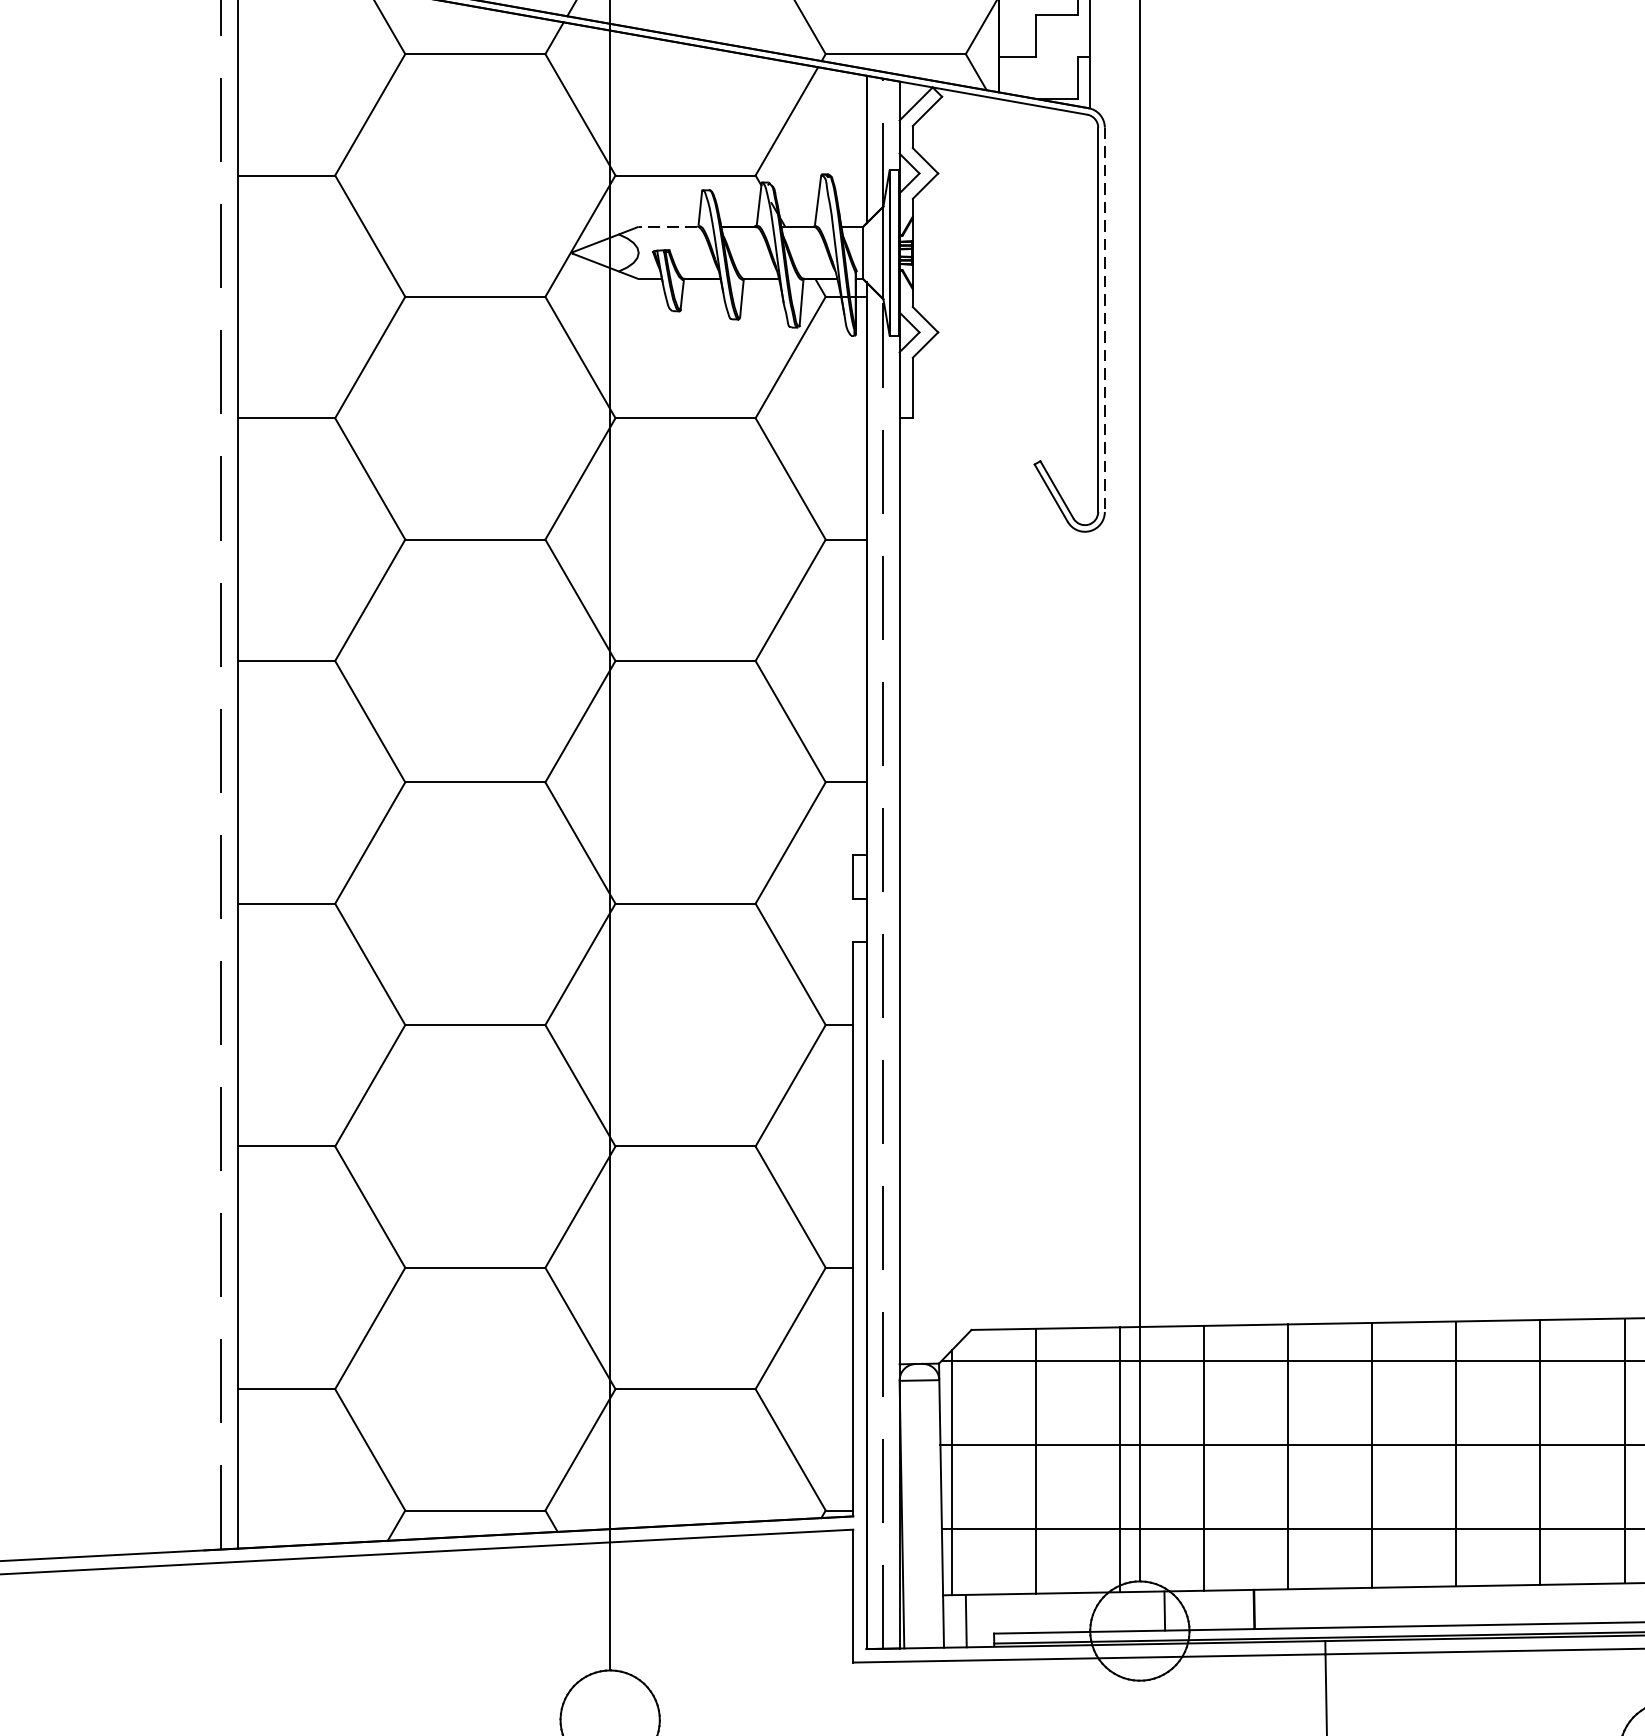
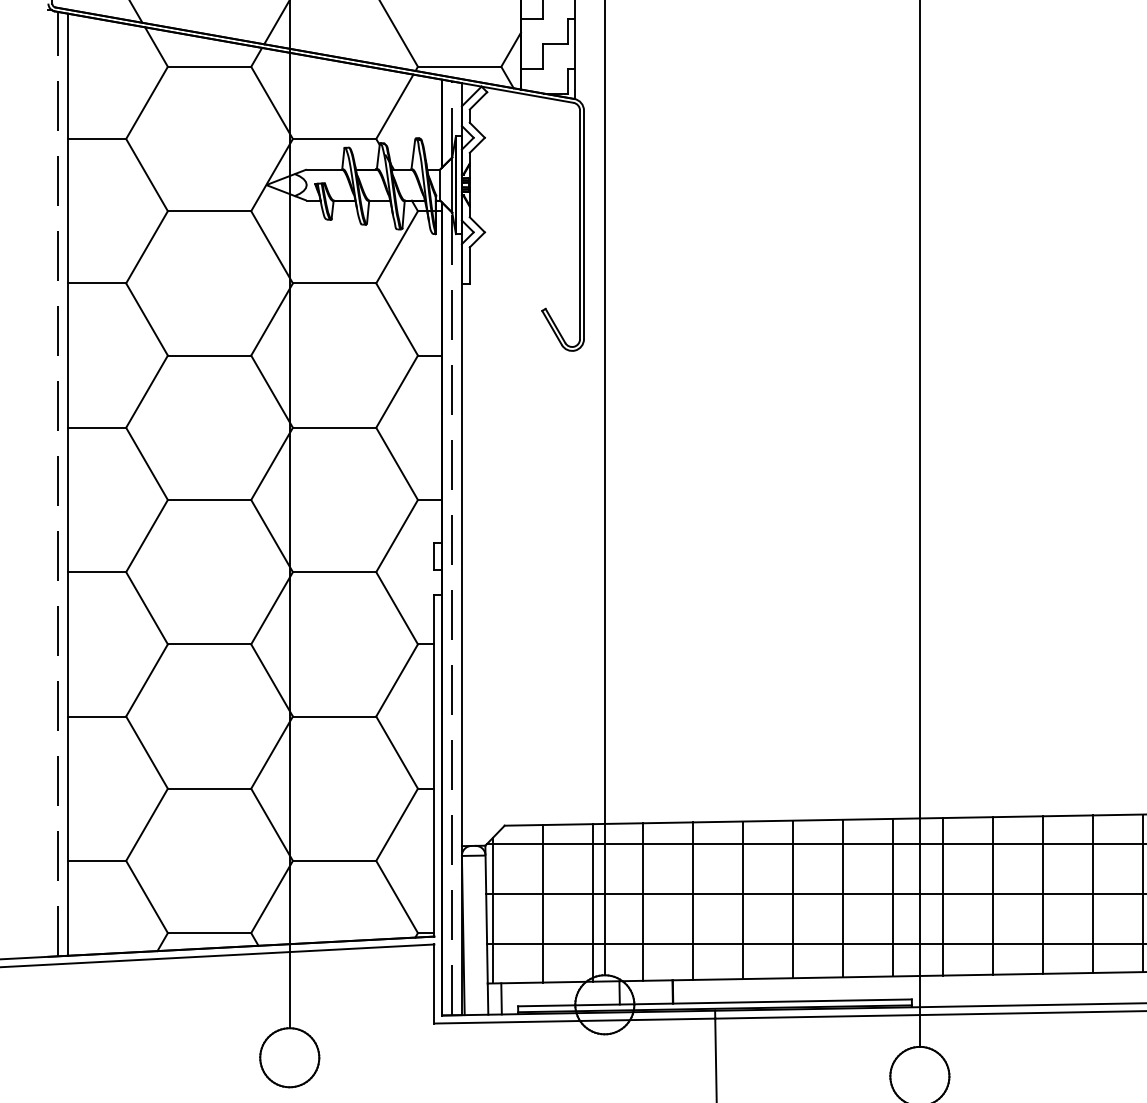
line: (666, 226) -> (323, 169), dashed -> solid
line: (1105, 320) -> (584, 225), dashed -> solid

